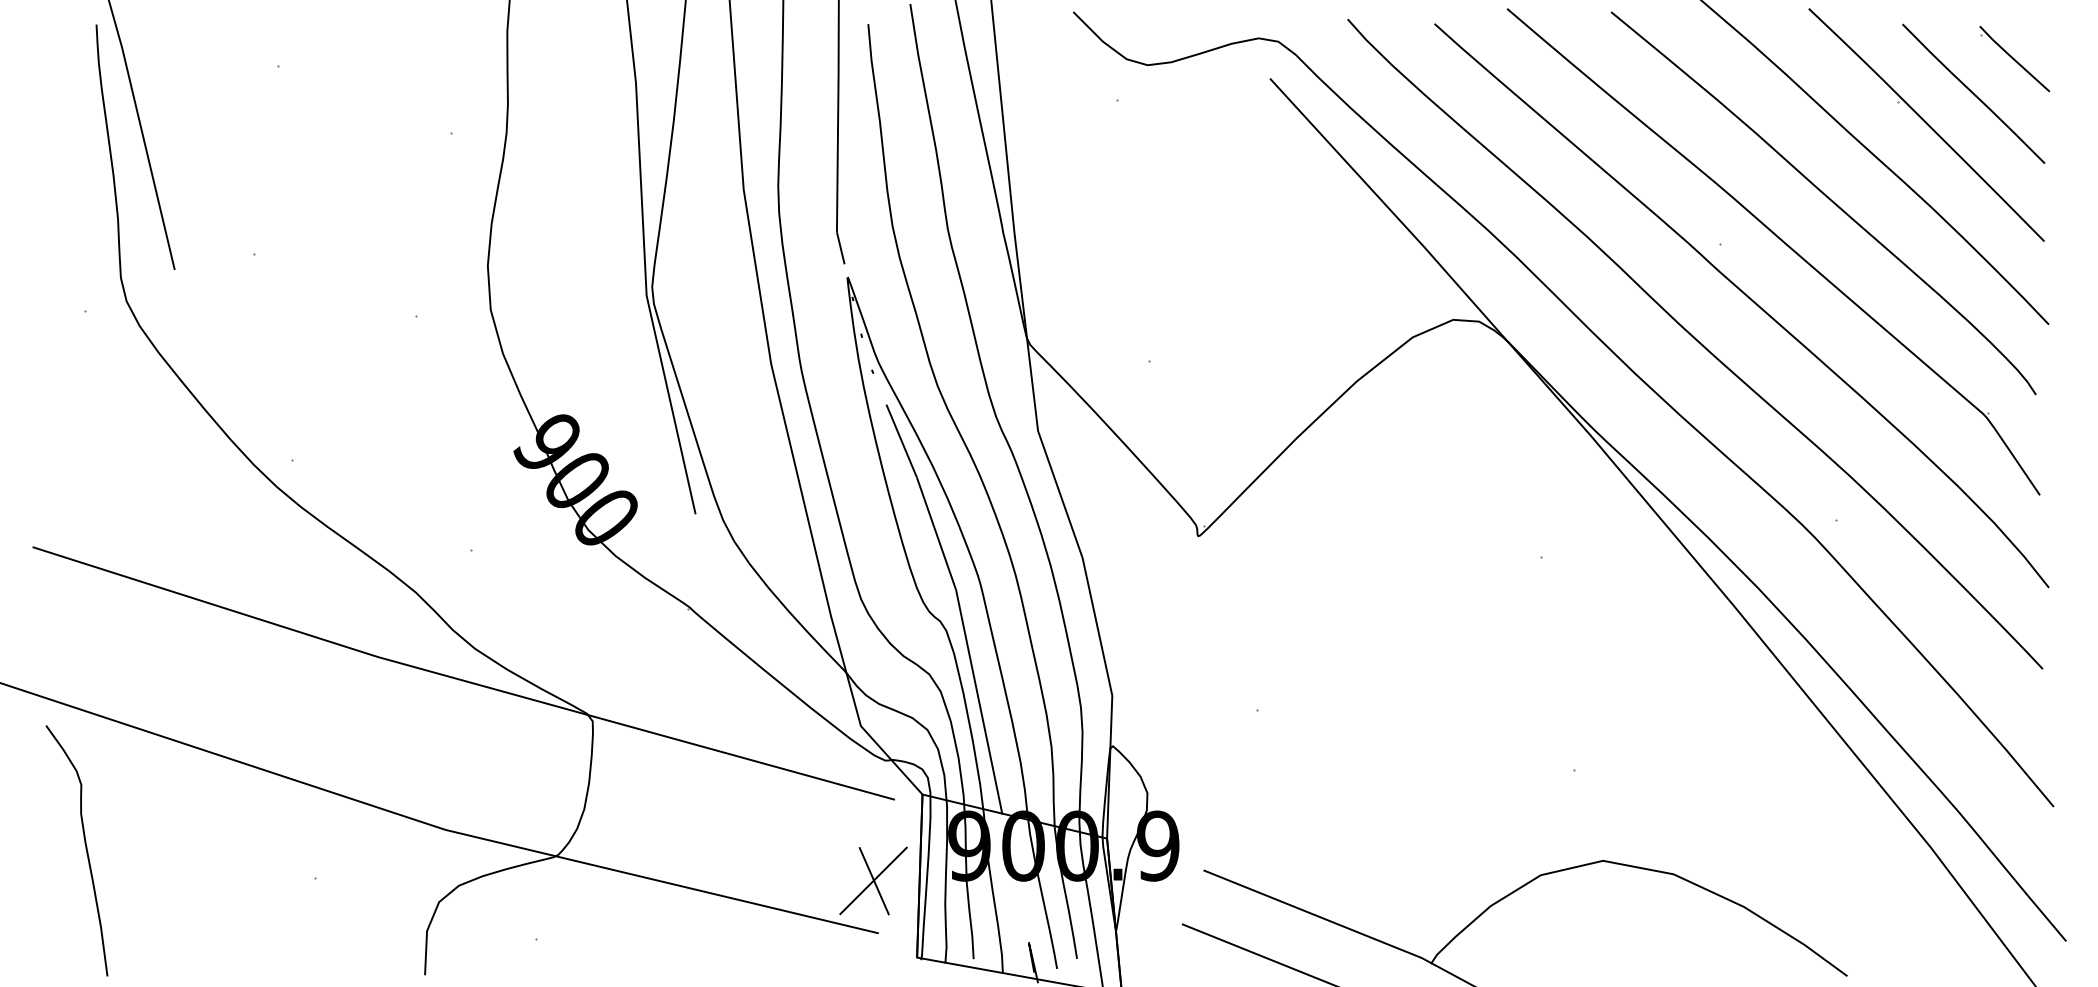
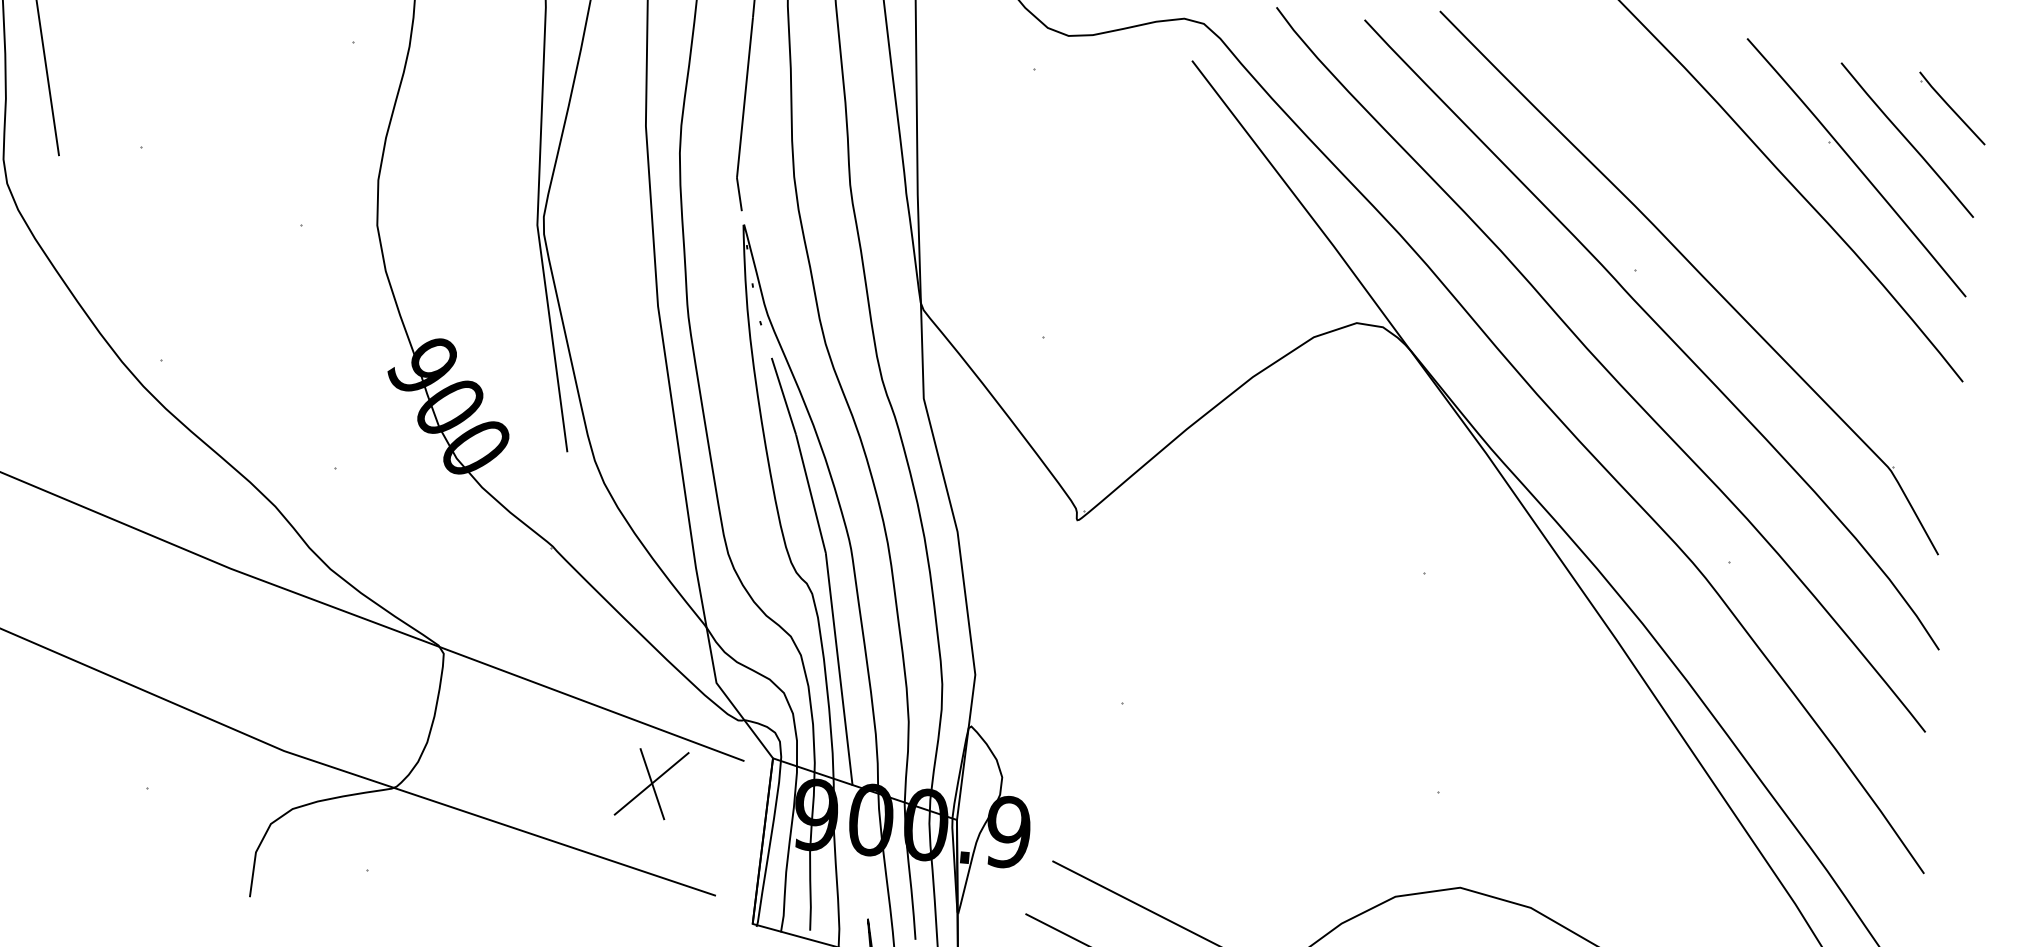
curve: (1827, 198) -> (1748, 233), removed
part: (873, 880) -> (651, 783), moved

